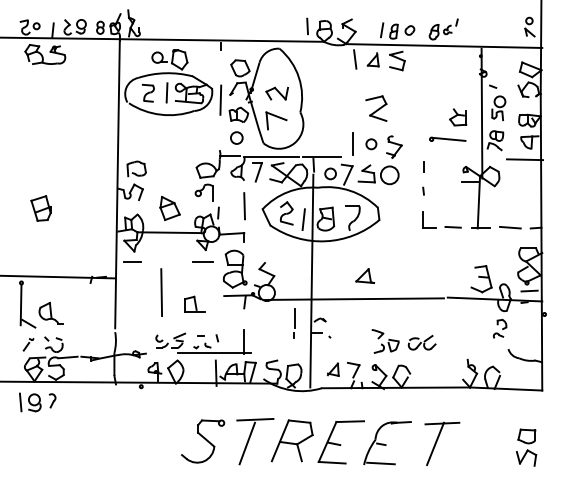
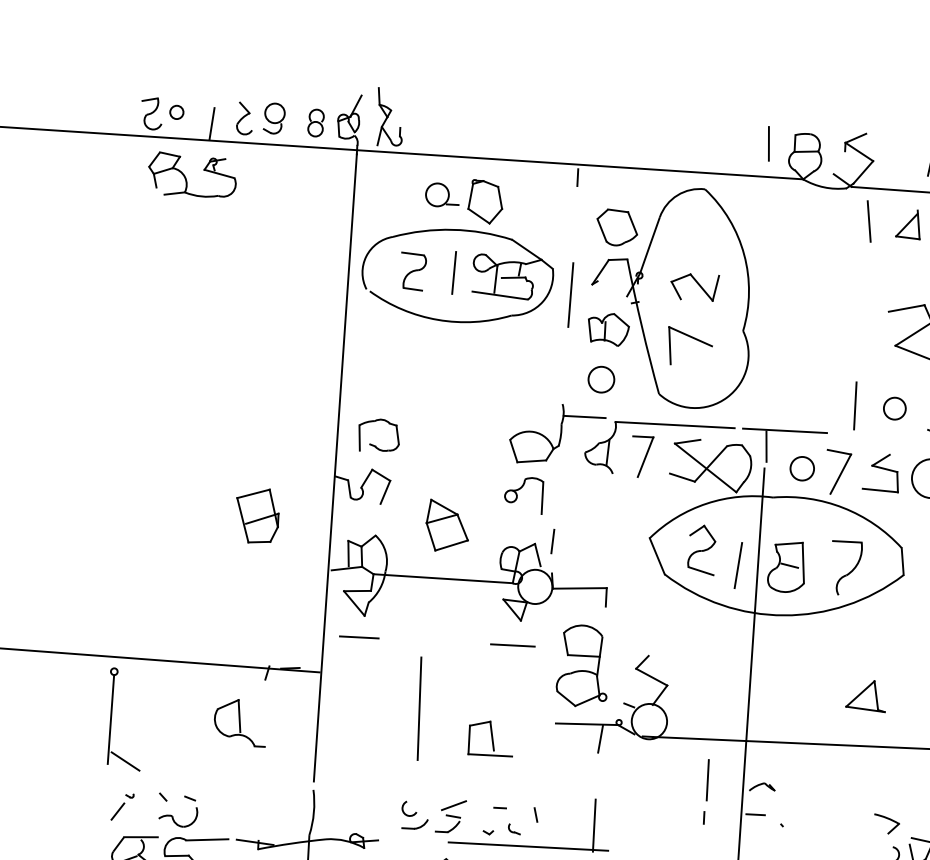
line: (244, 206) -> (610, 530), removed
part: (40, 208) -> (256, 515), moved
part: (50, 312) -> (238, 720), moved

